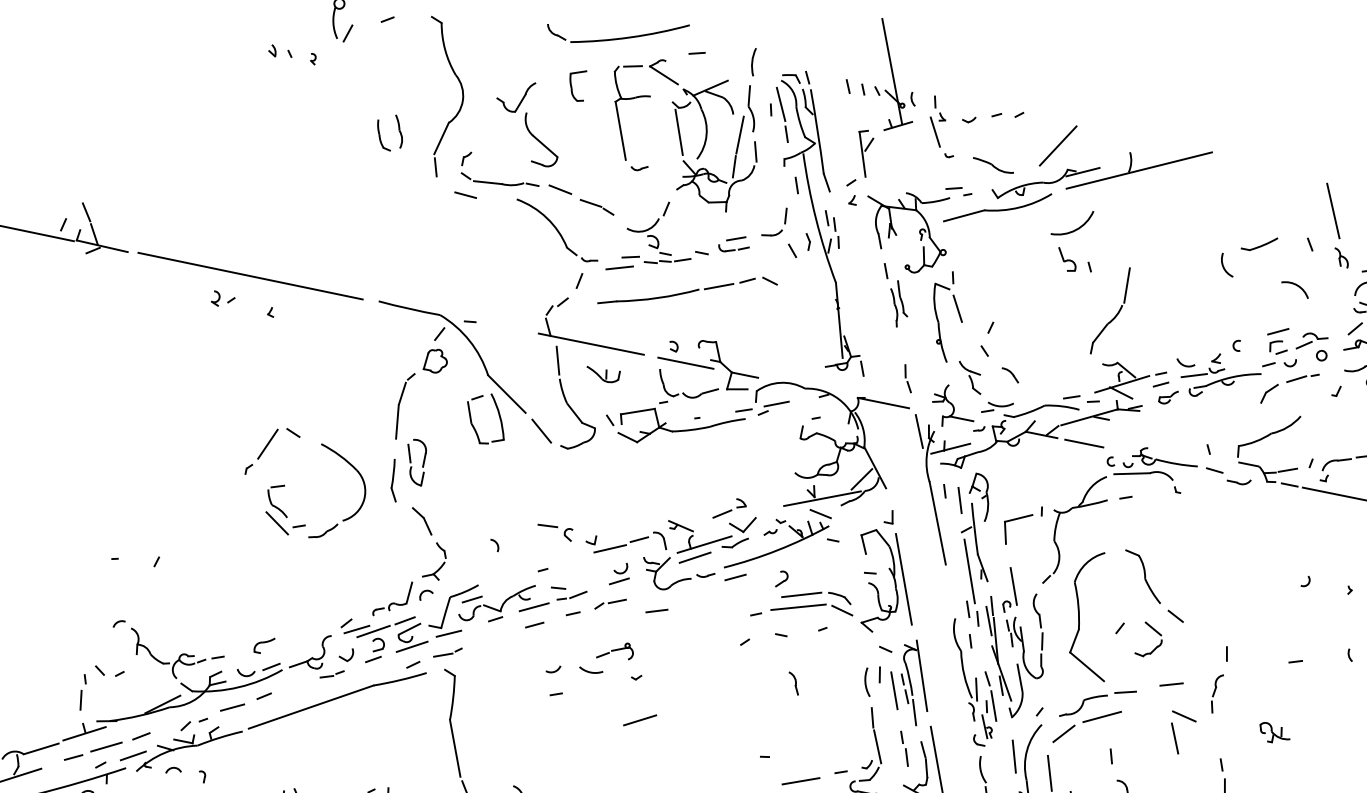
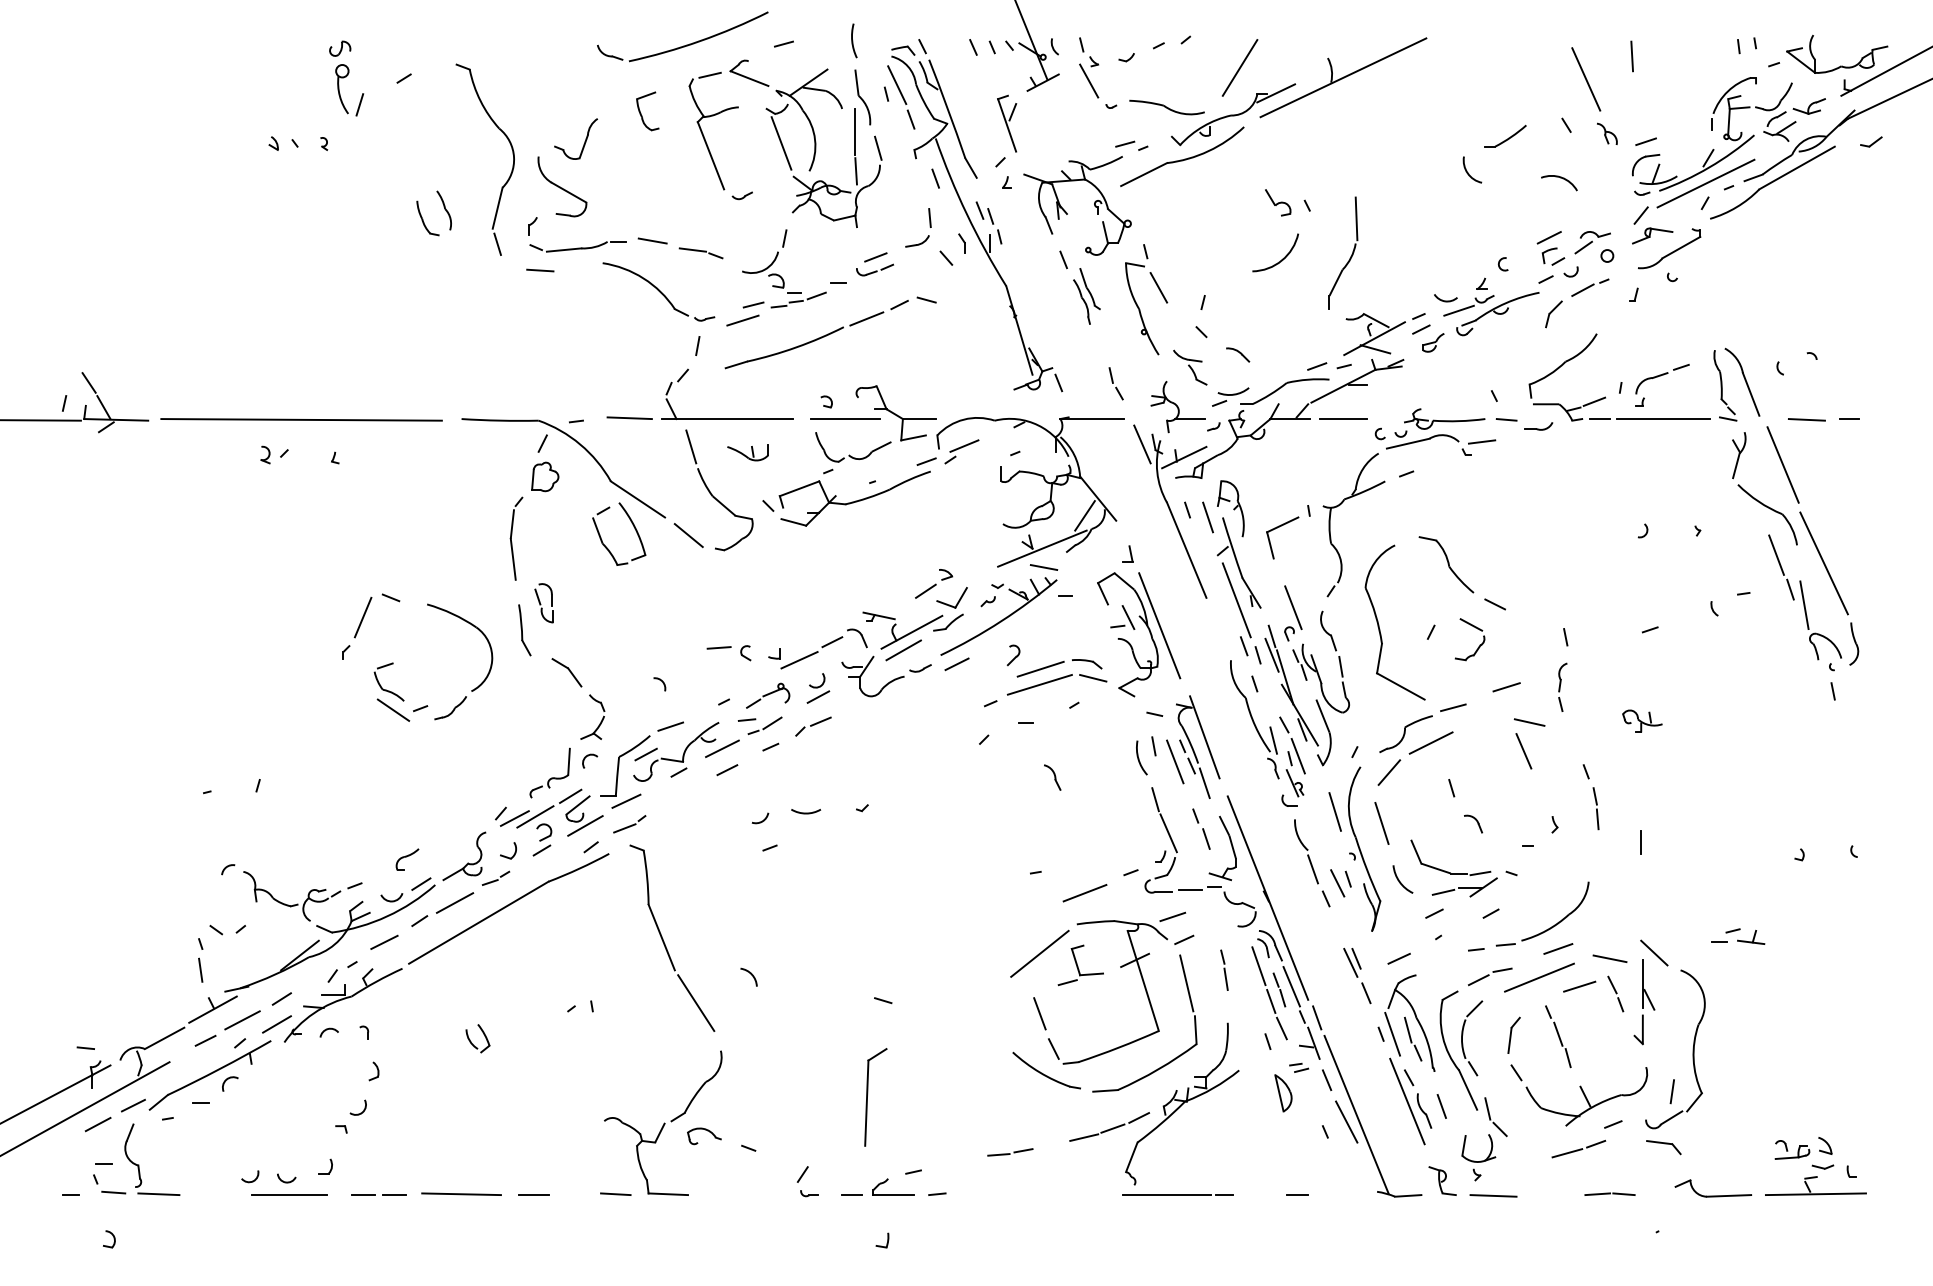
part: (540, 140) -> (562, 186), moved
part: (992, 165) -> (1166, 107), size x1.43
arc: (1076, 228) -> (1282, 258), moved
line: (513, 327) -> (629, 418), added
part: (414, 462) -> (543, 603), size x0.71
line: (1191, 483) -> (1481, 441), added
line: (880, 567) -> (1128, 617), added
line: (656, 610) -> (670, 726), moved
part: (616, 650) -> (768, 695), moved
line: (639, 719) -> (454, 902), moved

